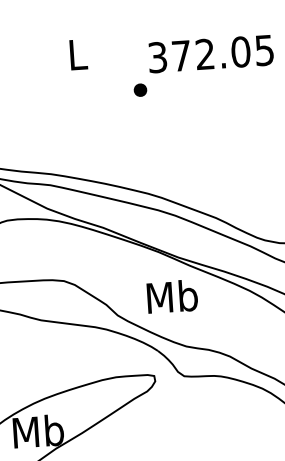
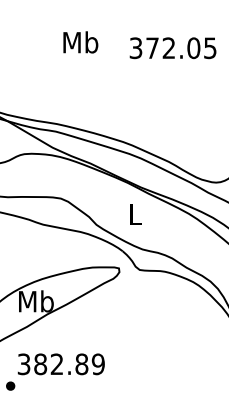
text: (77, 54) -> (80, 42), L -> Mb
part: (140, 89) -> (122, 69), removed
text: (171, 296) -> (134, 214), Mb -> L

